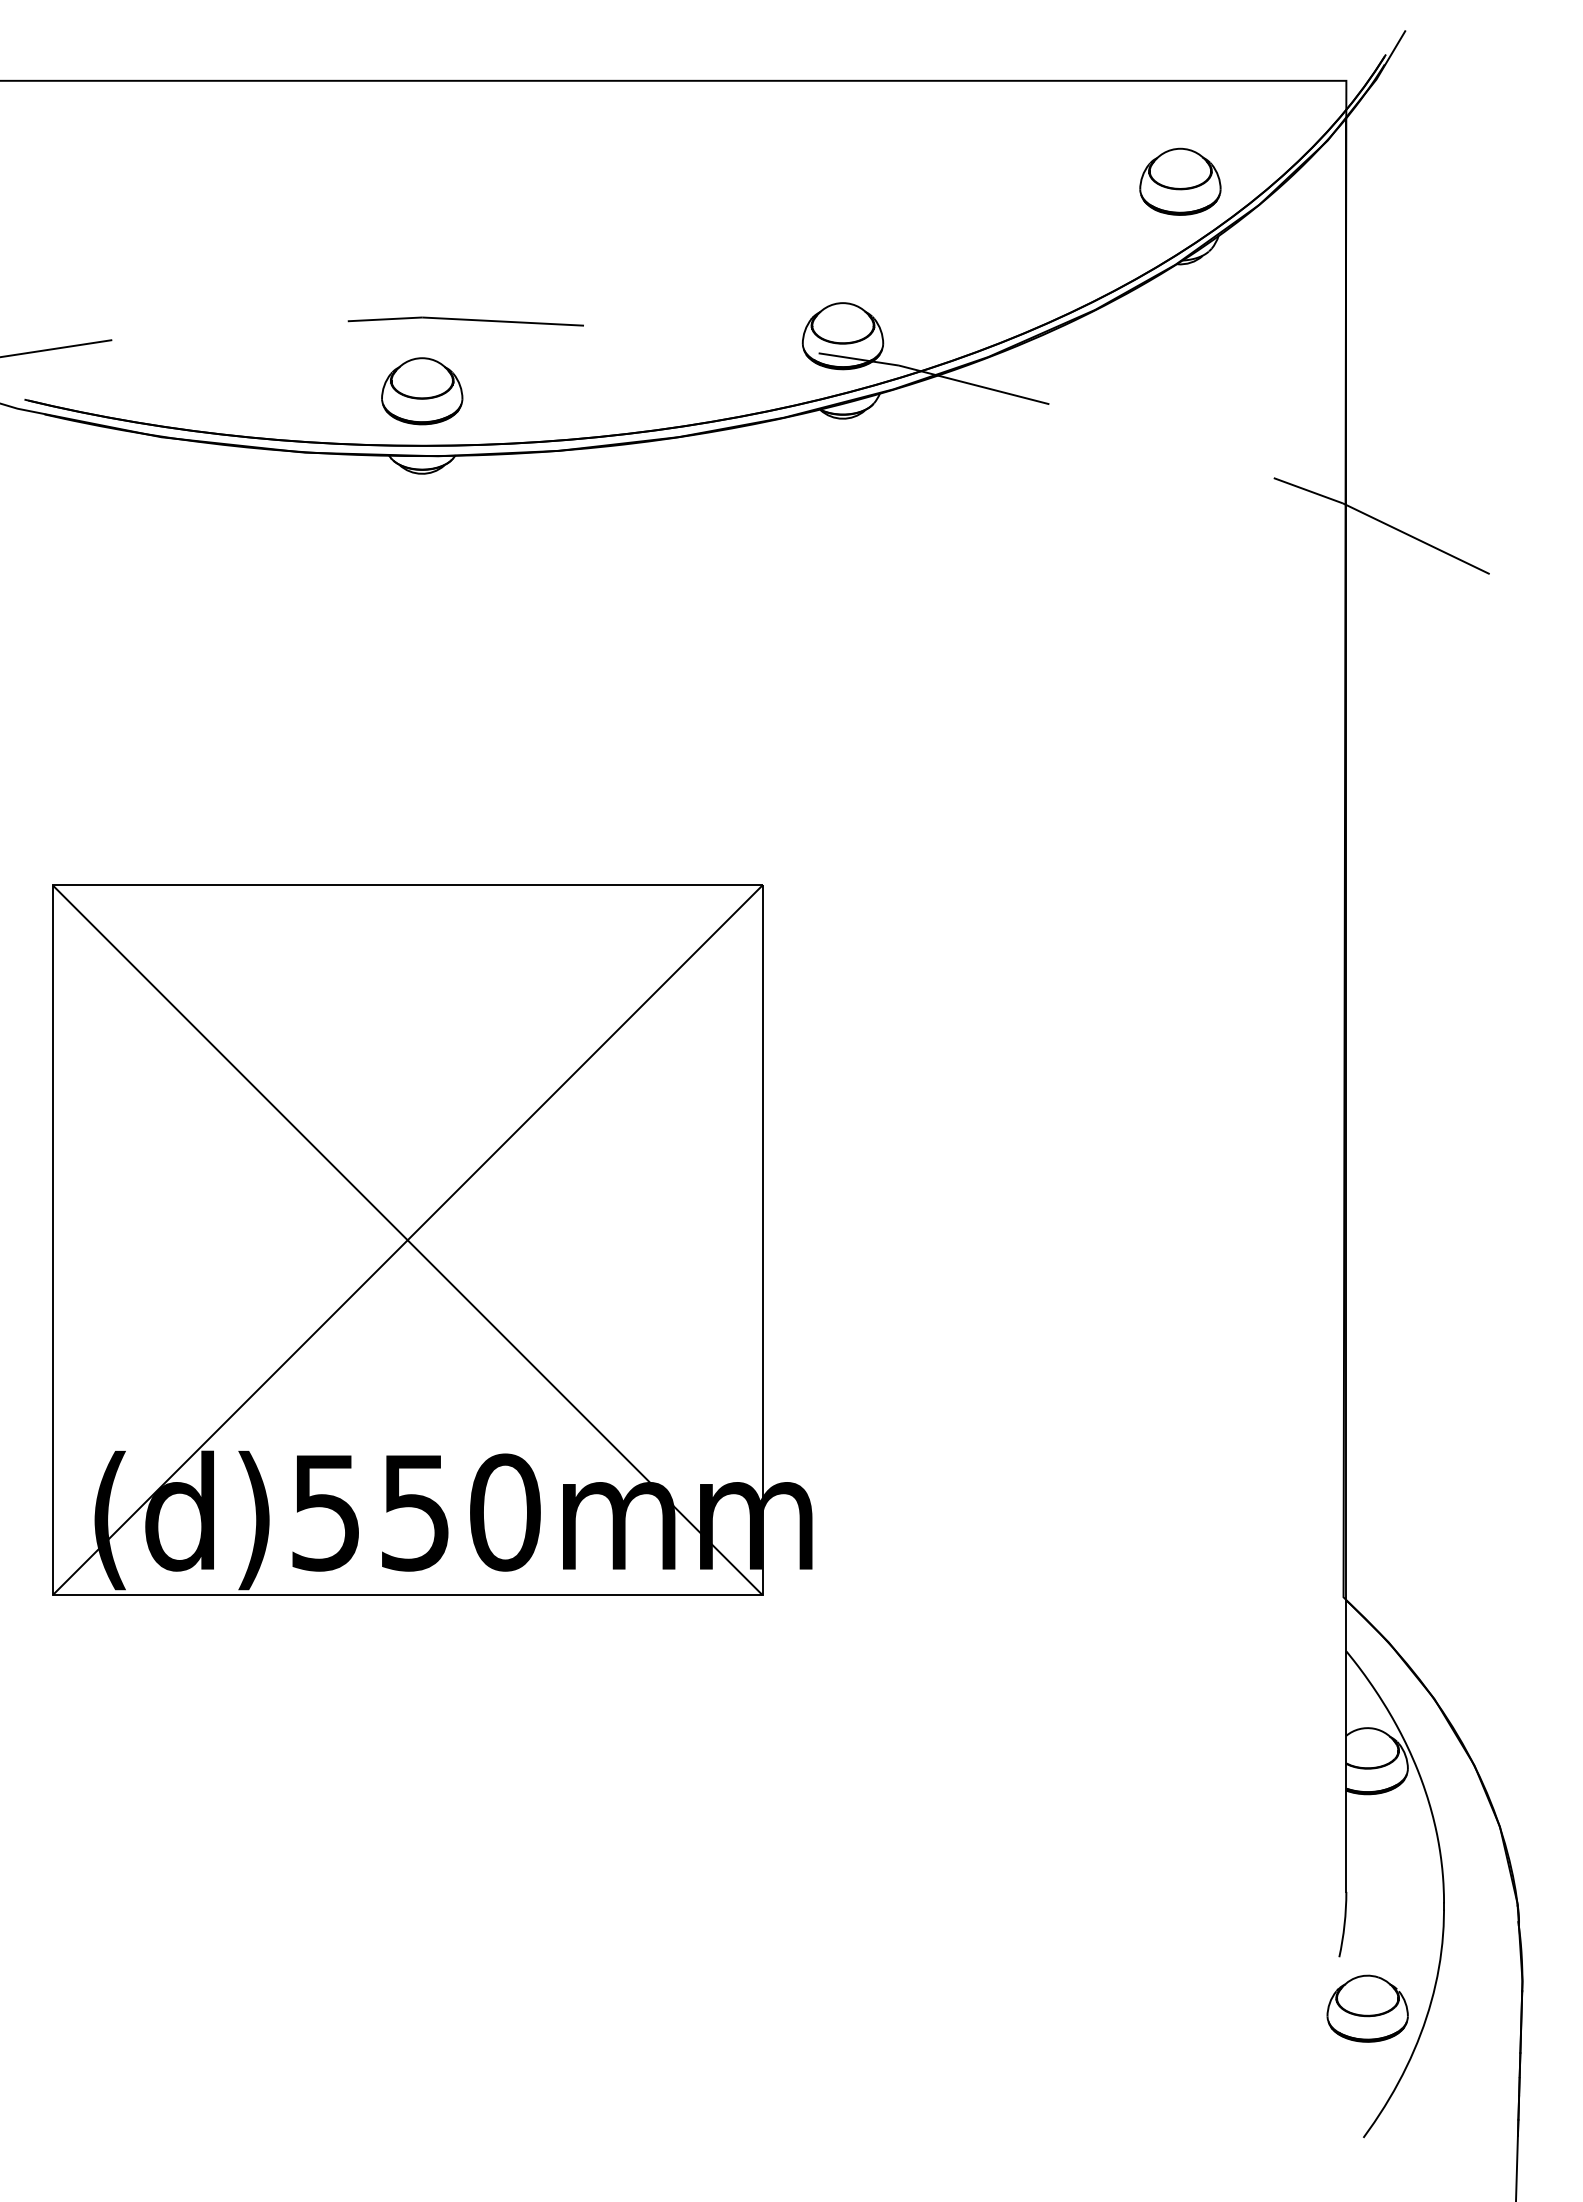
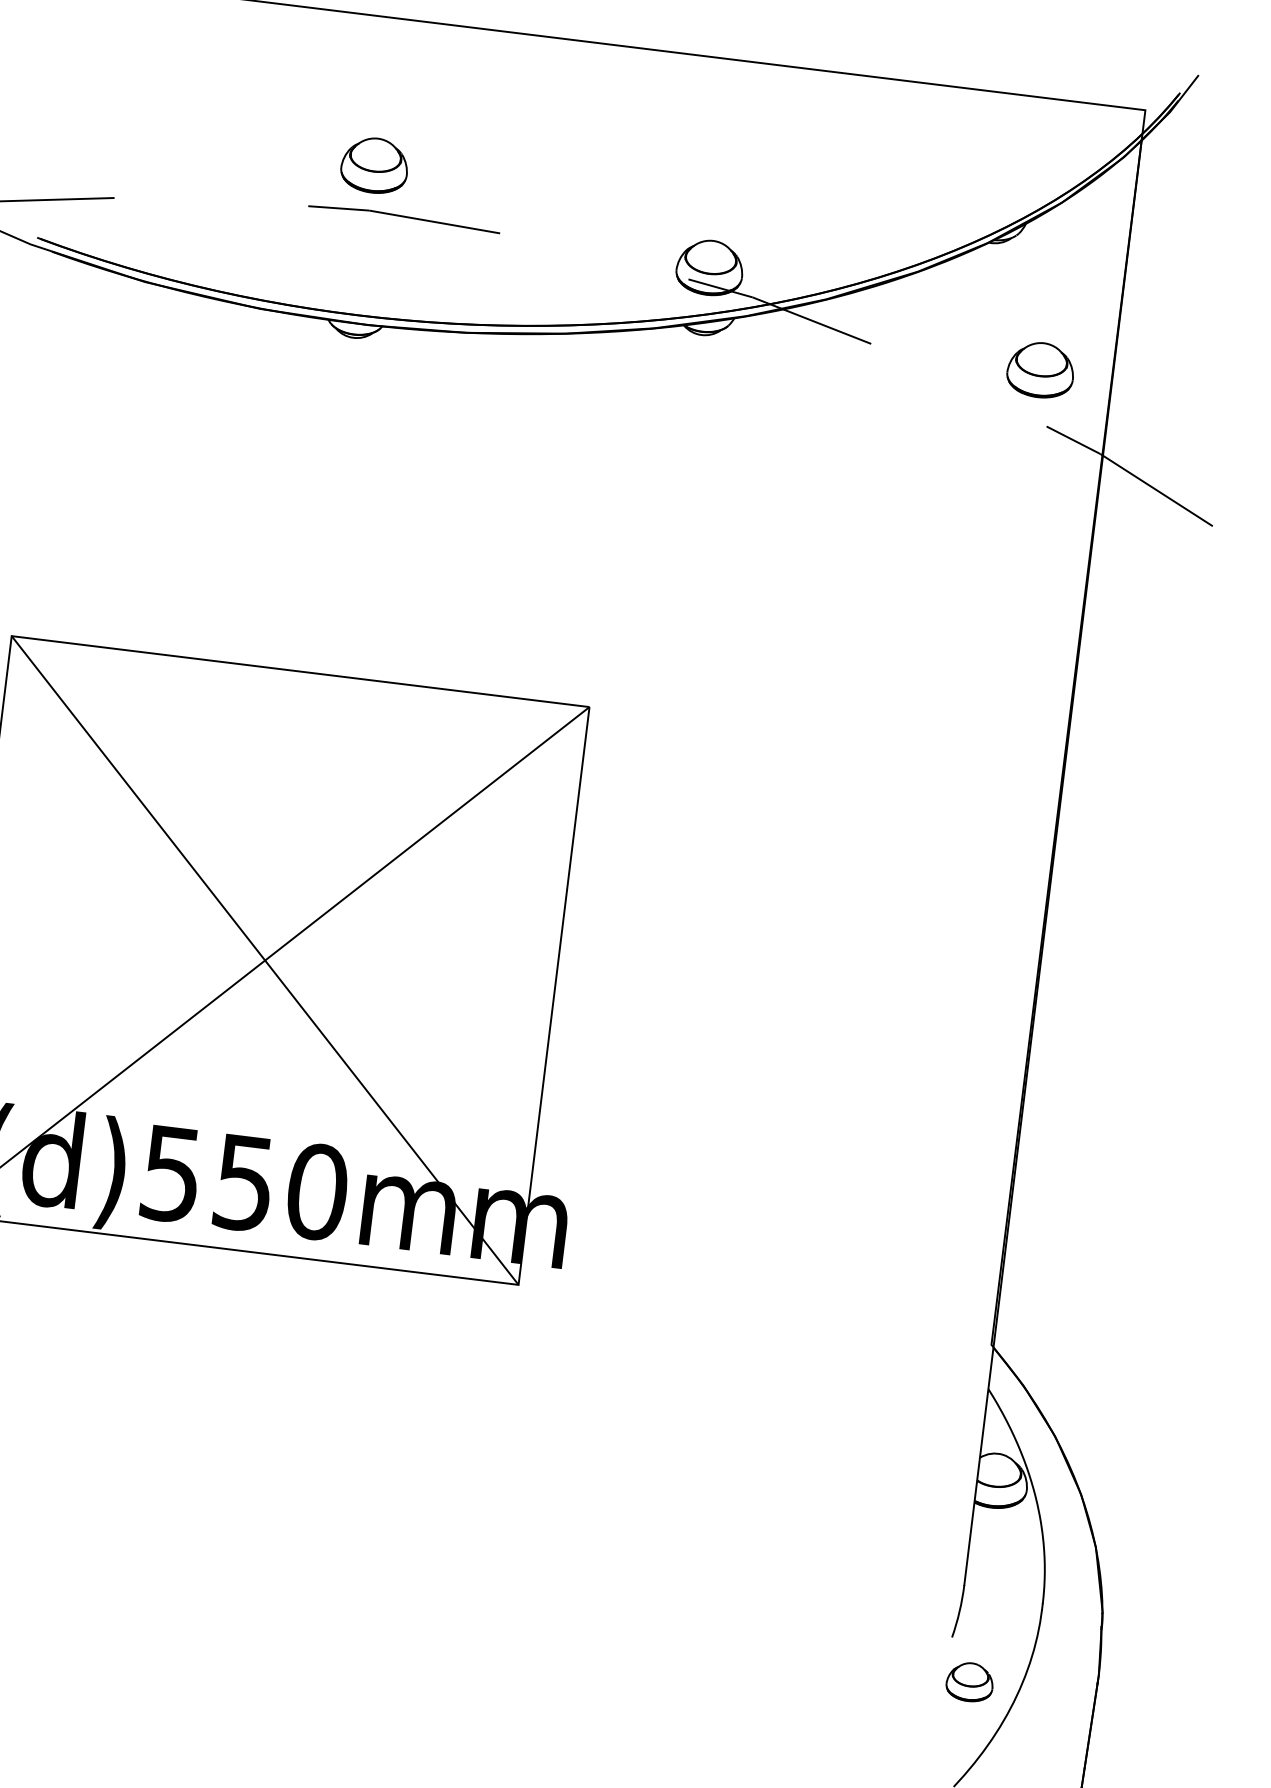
part: (1180, 181) -> (1040, 369), moved
part: (422, 391) -> (374, 165), moved
part: (1367, 2008) -> (969, 1682), size x0.7

